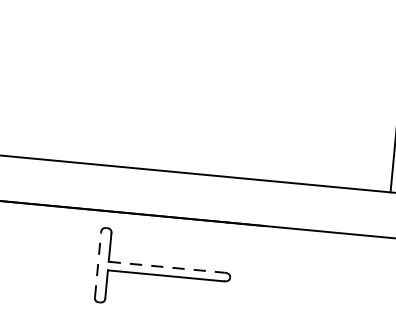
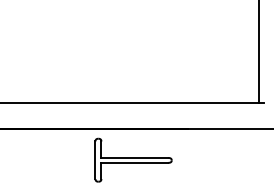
line: (98, 265) -> (95, 160), dashed -> solid
line: (167, 266) -> (135, 157), dashed -> solid

